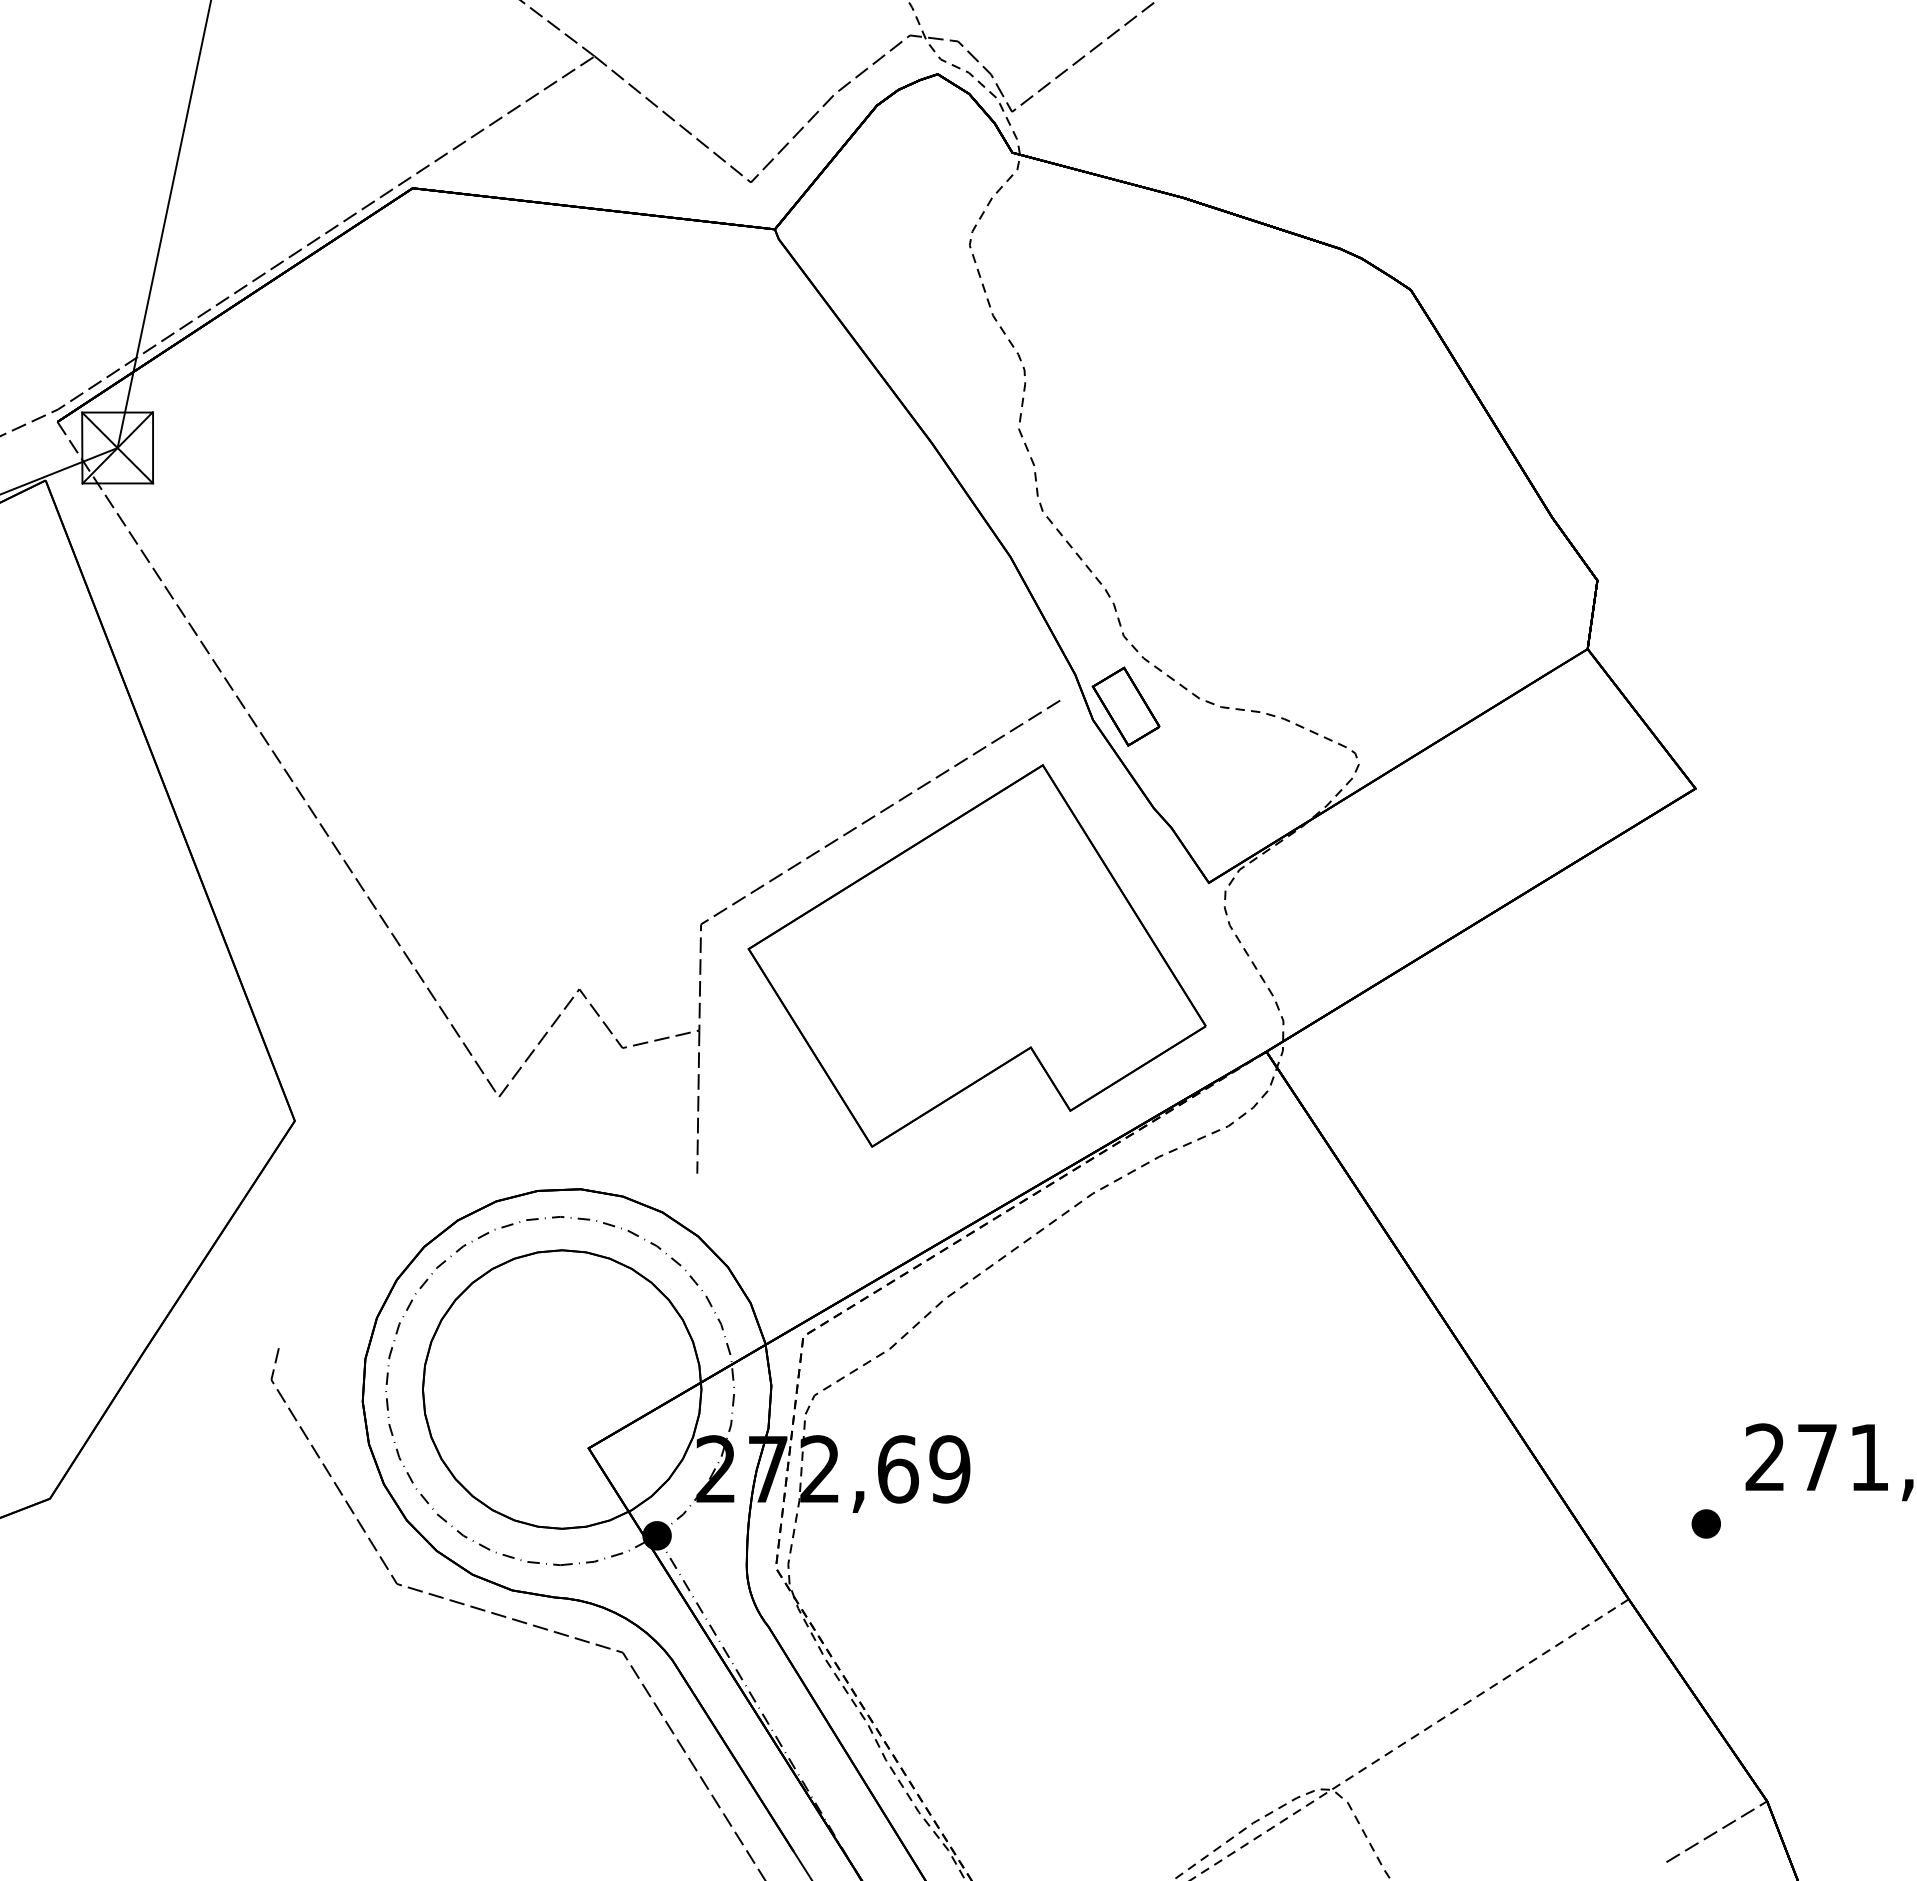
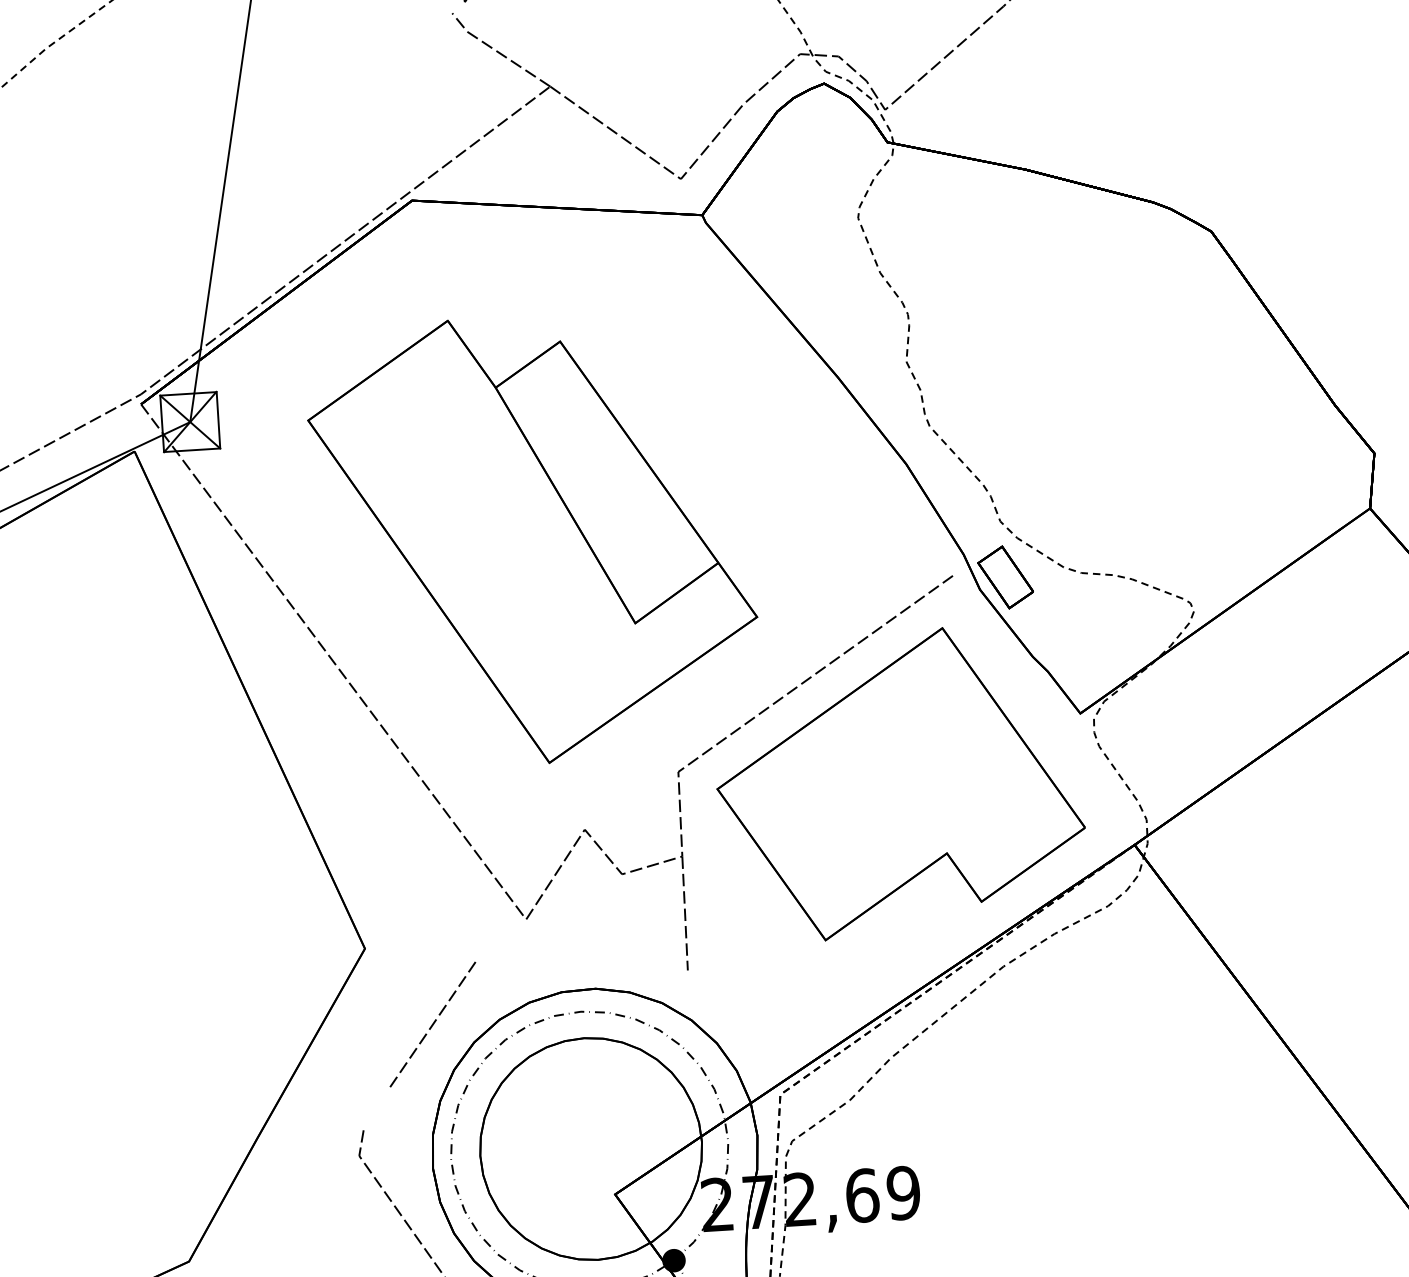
part: (538, 622) -> (533, 539), added
line: (373, 1221) -> (432, 1024), added

